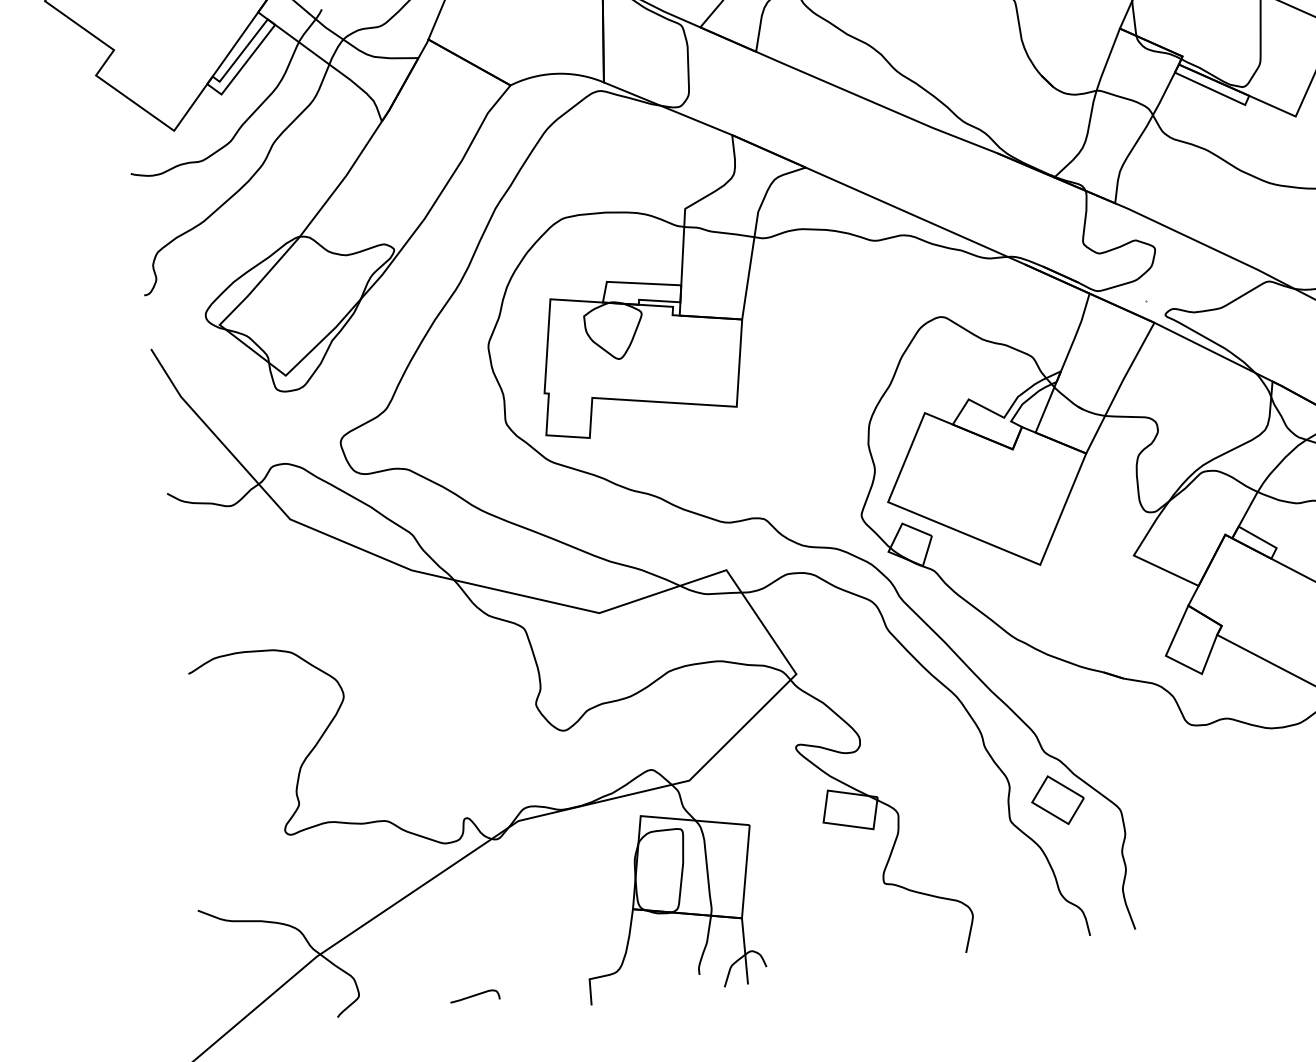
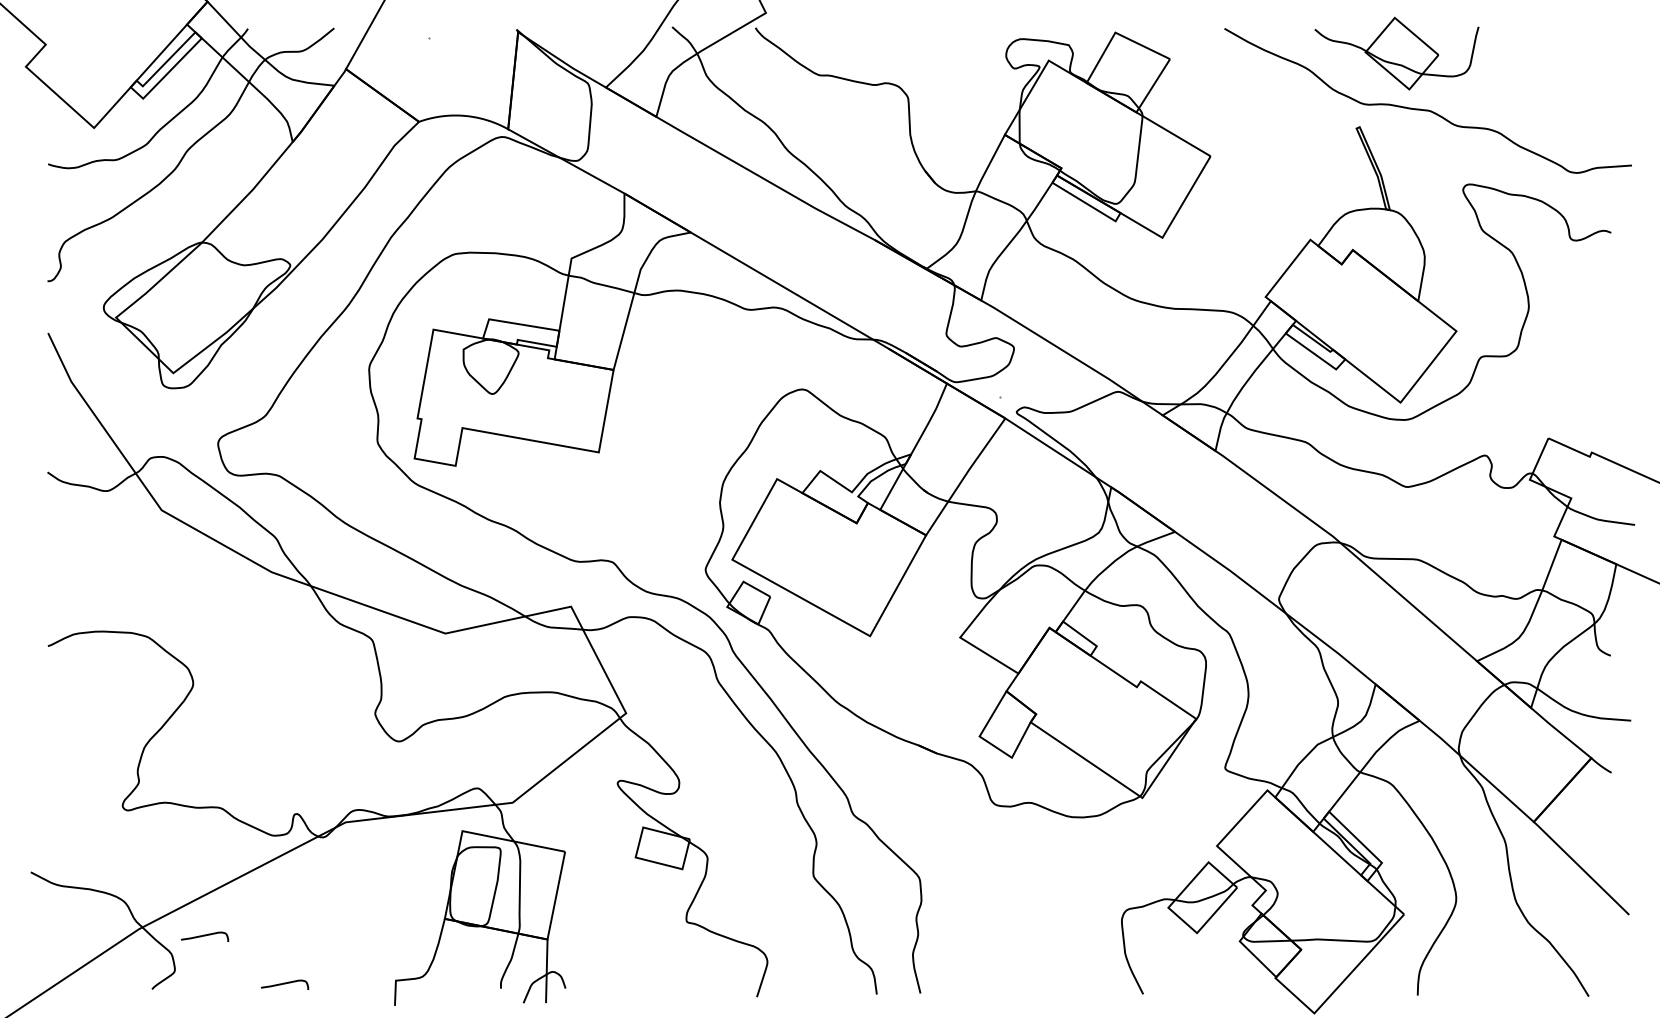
part: (1057, 799) -> (860, 861), removed
curve: (386, 956) -> (205, 936), added

